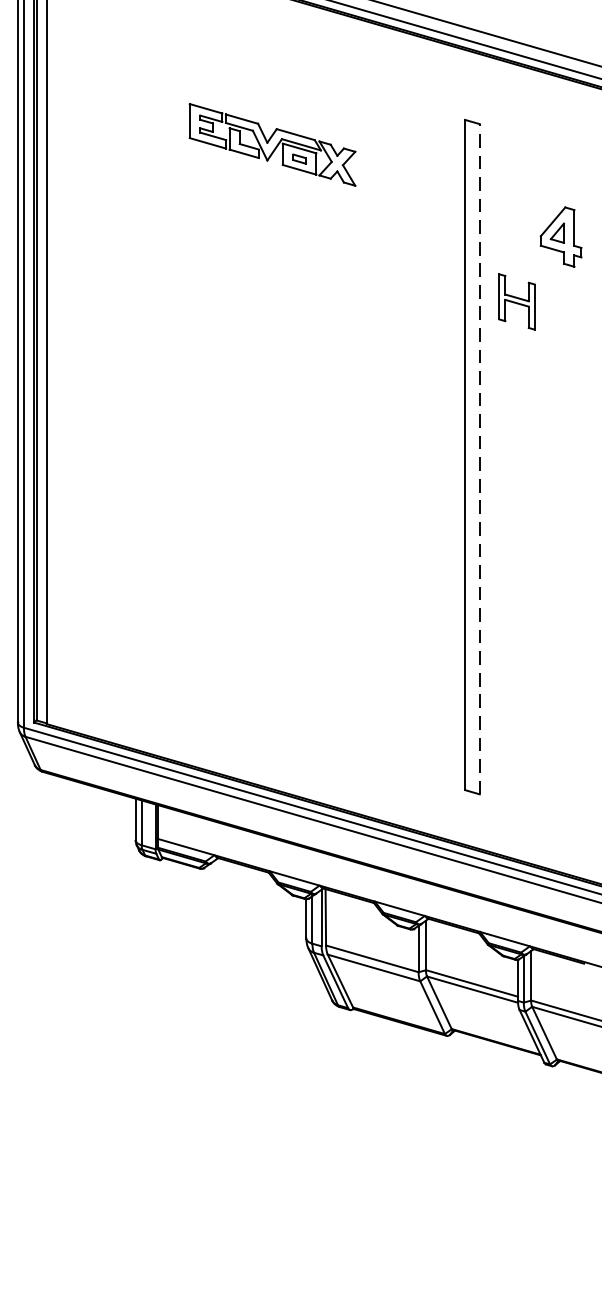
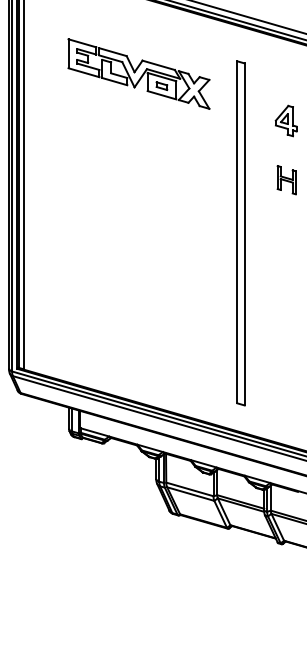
part: (271, 143) -> (138, 73), size x1.67
part: (516, 302) -> (286, 180), moved
line: (479, 457) -> (244, 233), dashed -> solid

